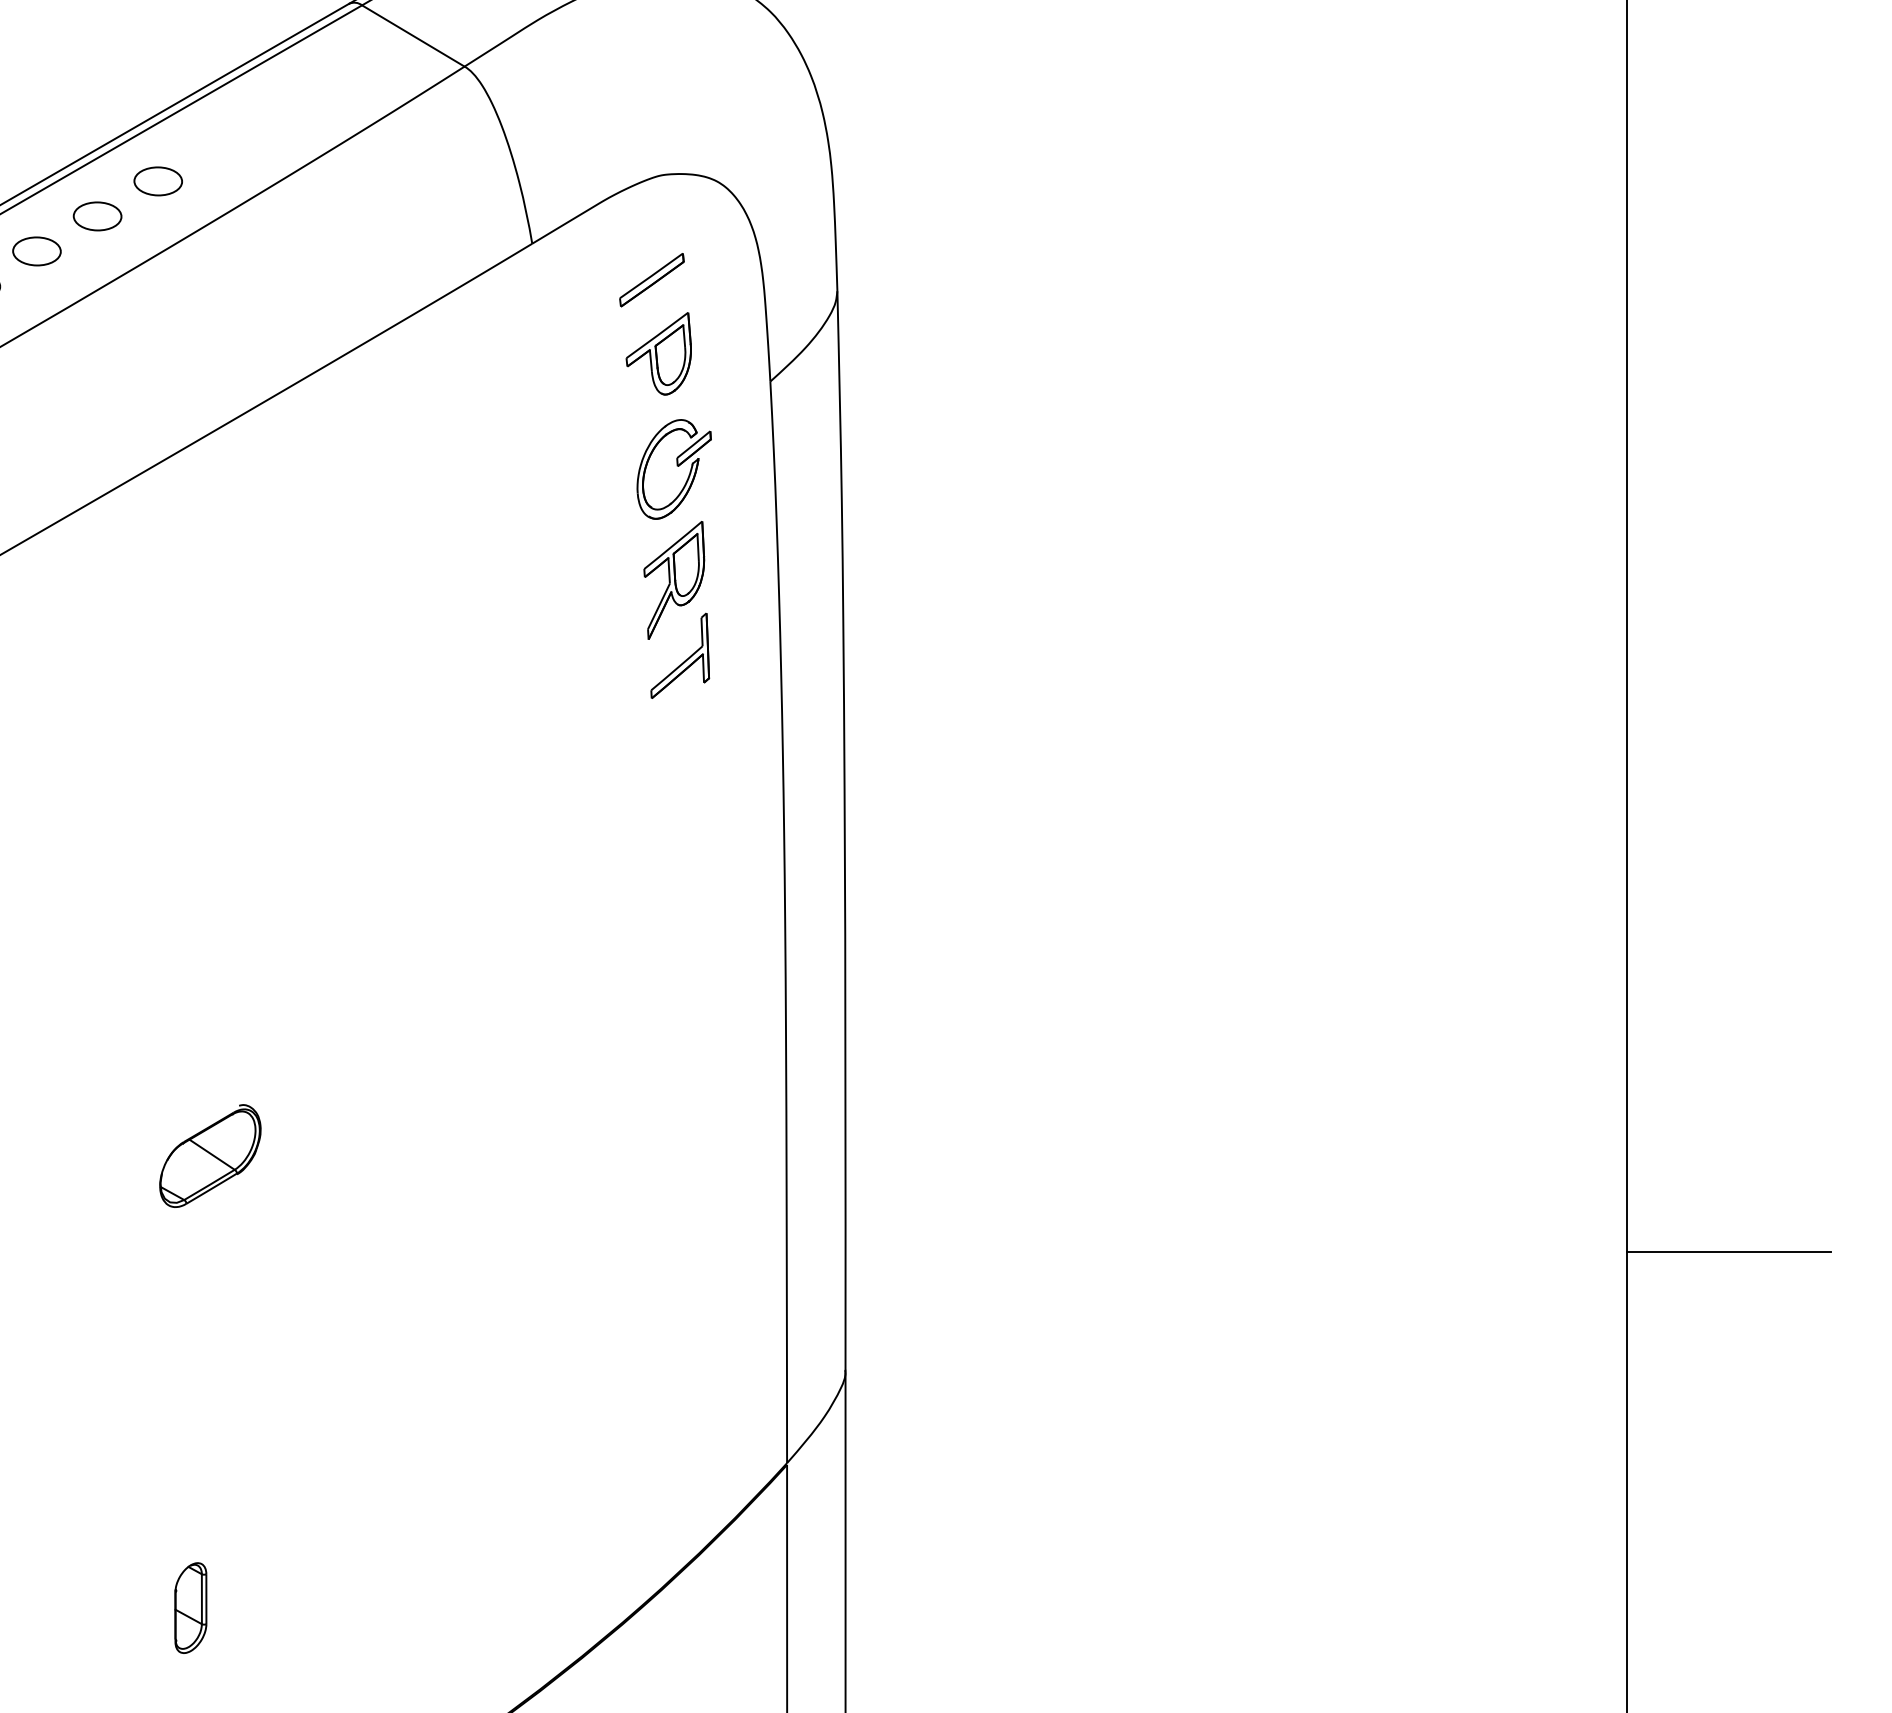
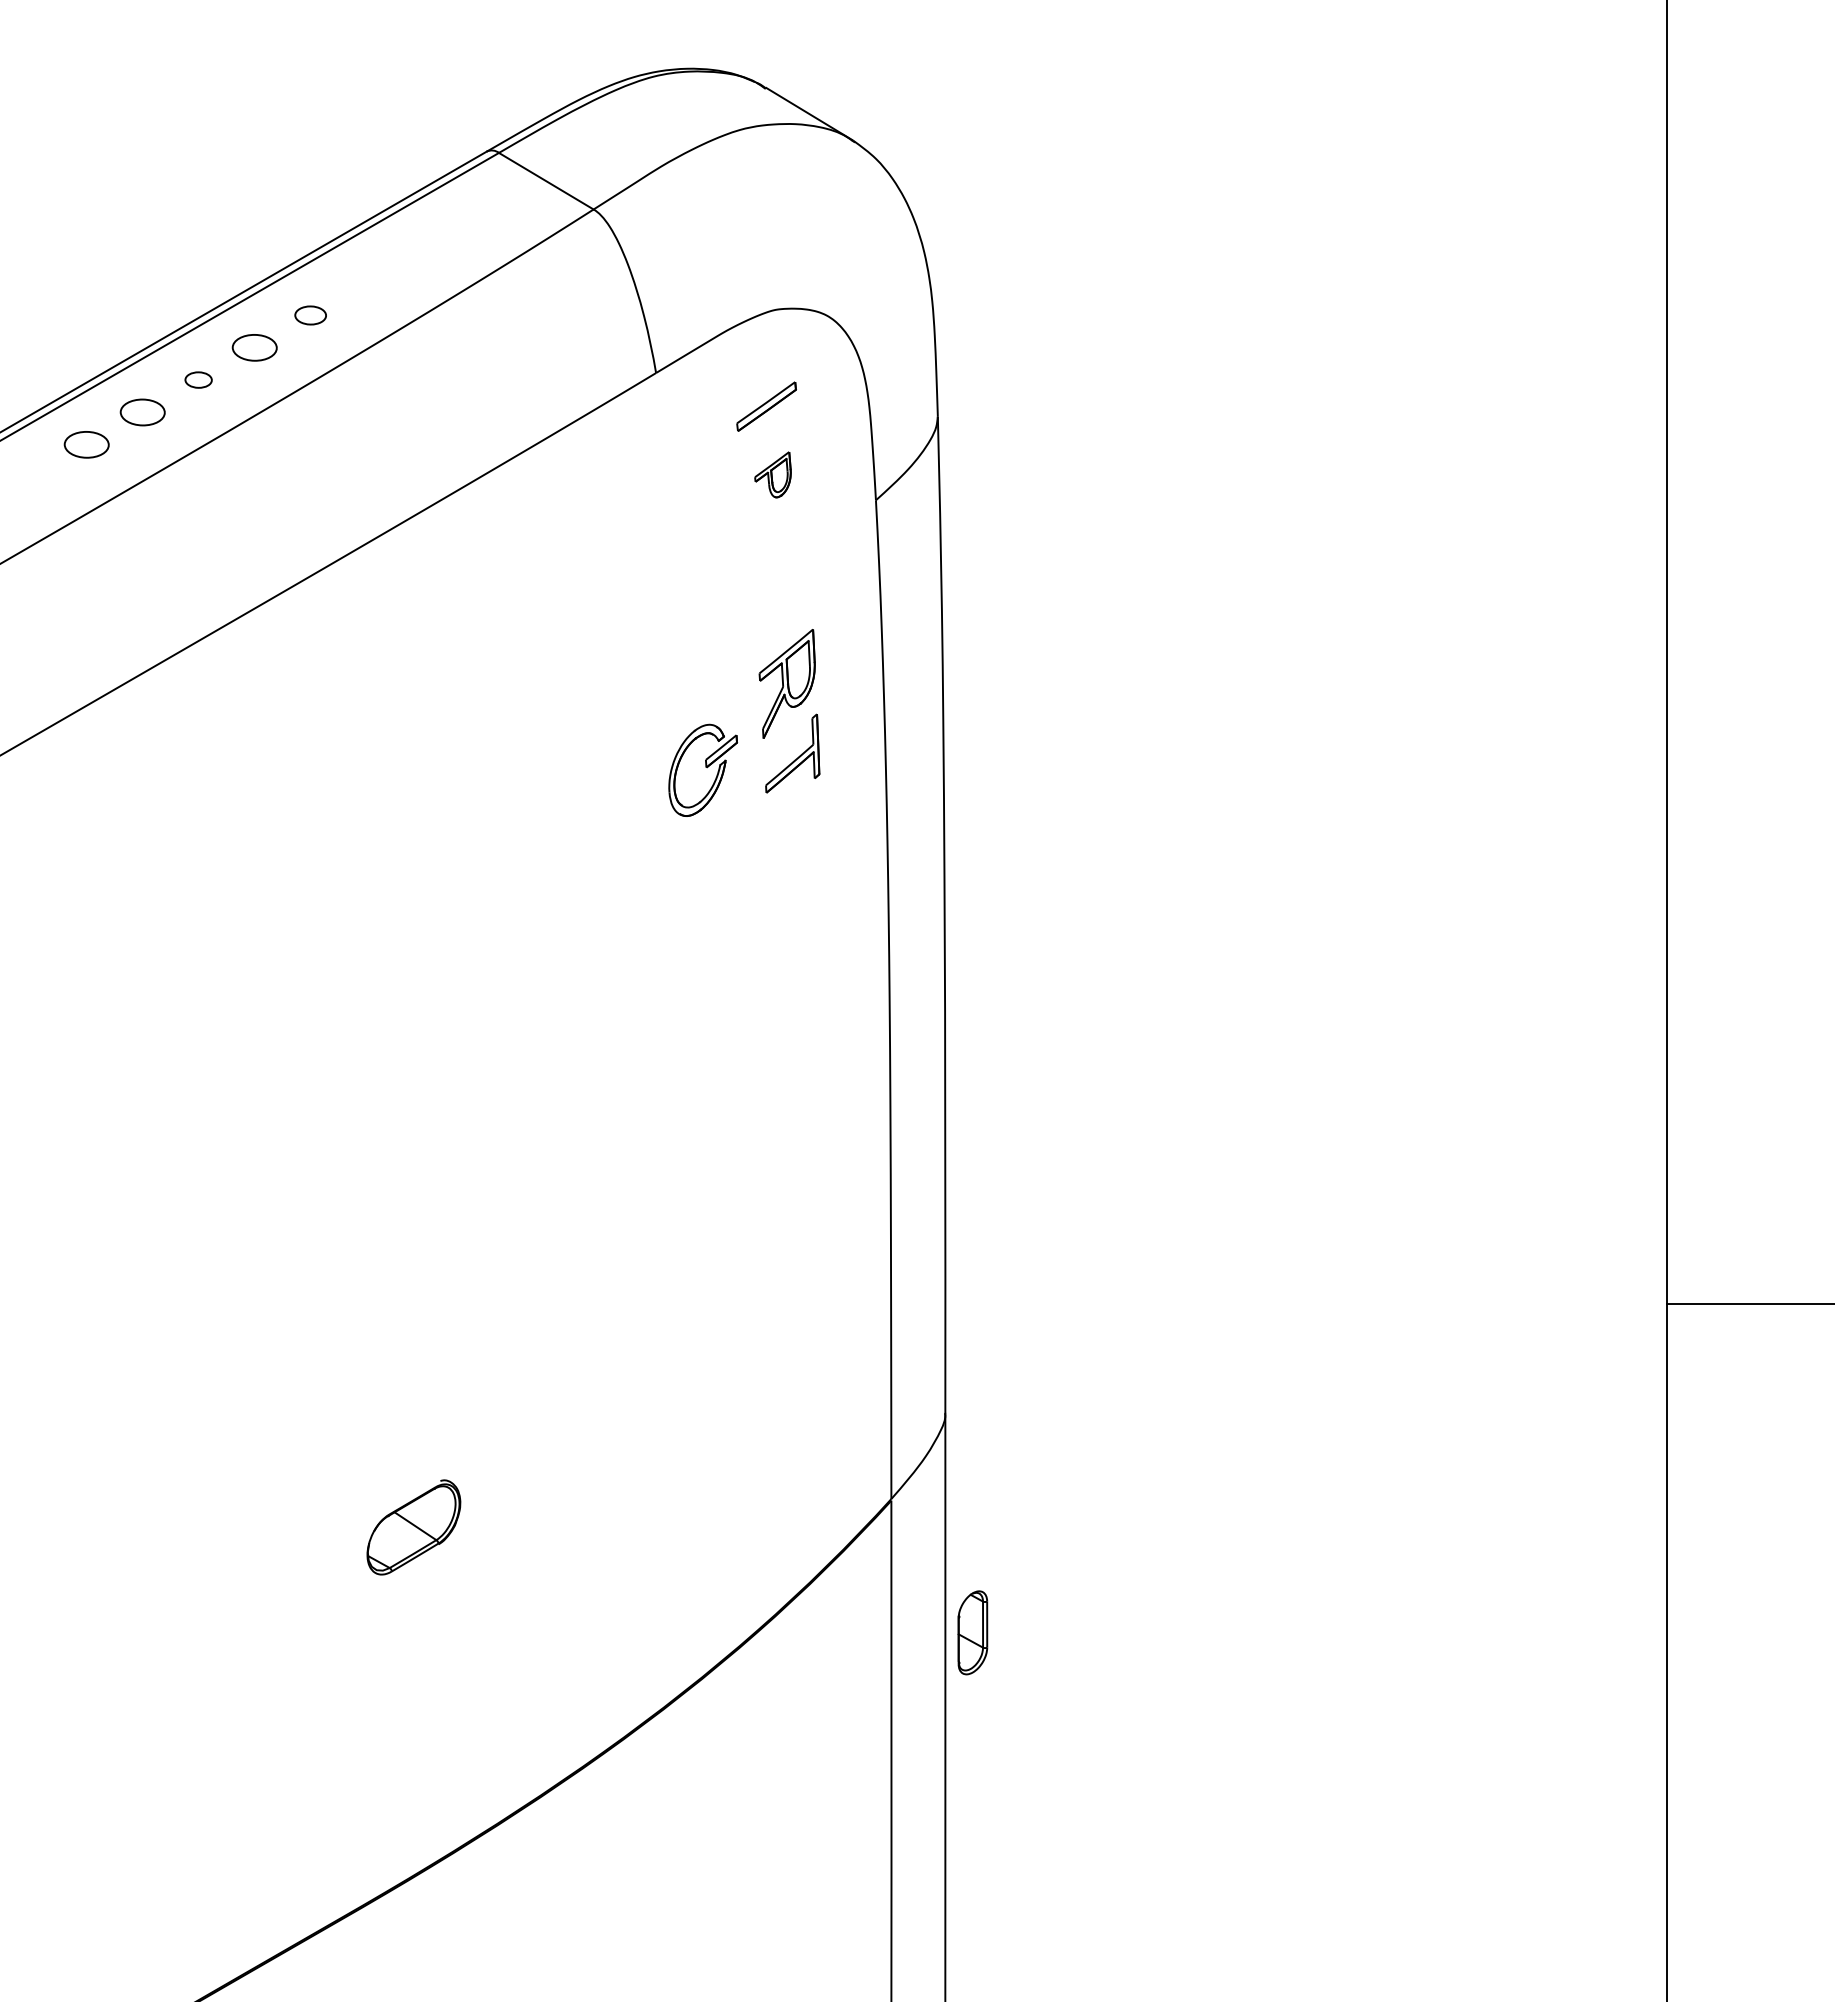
part: (157, 181) -> (310, 315), size x0.7
part: (36, 250) -> (198, 379), size x0.6
part: (658, 353) -> (772, 474), size x0.6
part: (674, 468) -> (703, 769), moved
part: (209, 1156) -> (413, 1527), moved
part: (190, 1607) -> (972, 1632), moved

